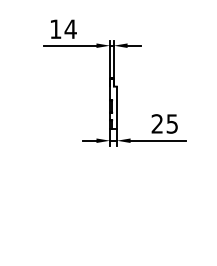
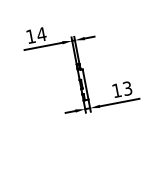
text: (164, 123) -> (121, 89), 25 -> 13

